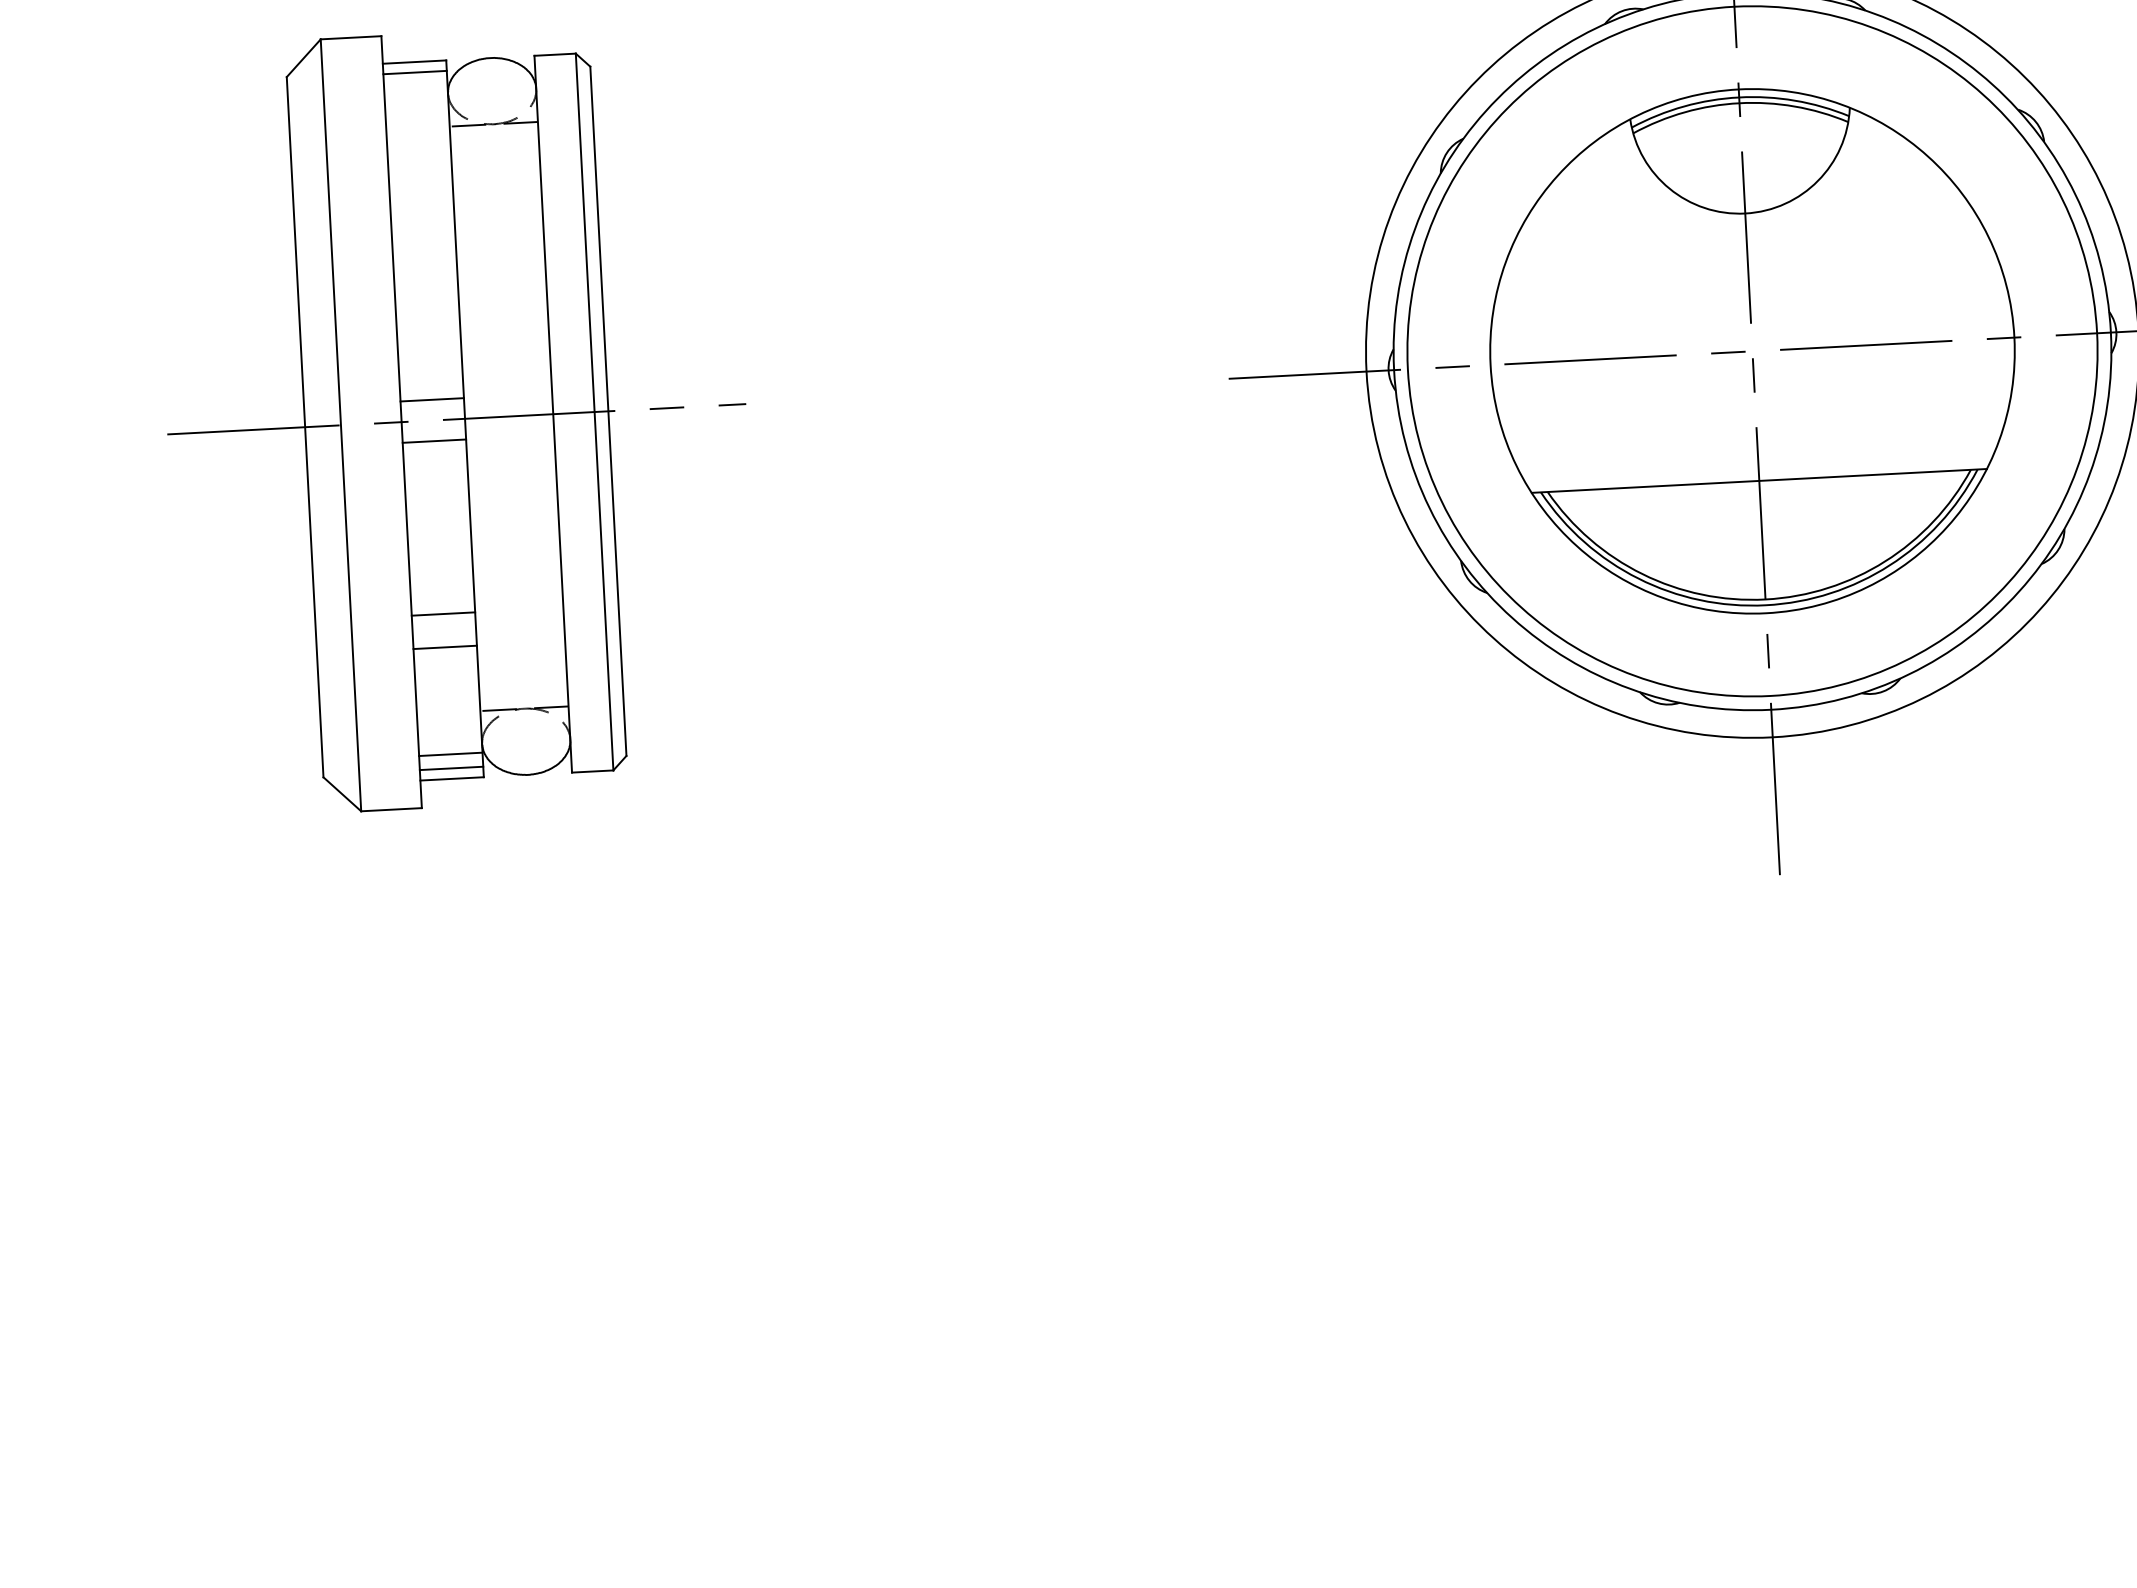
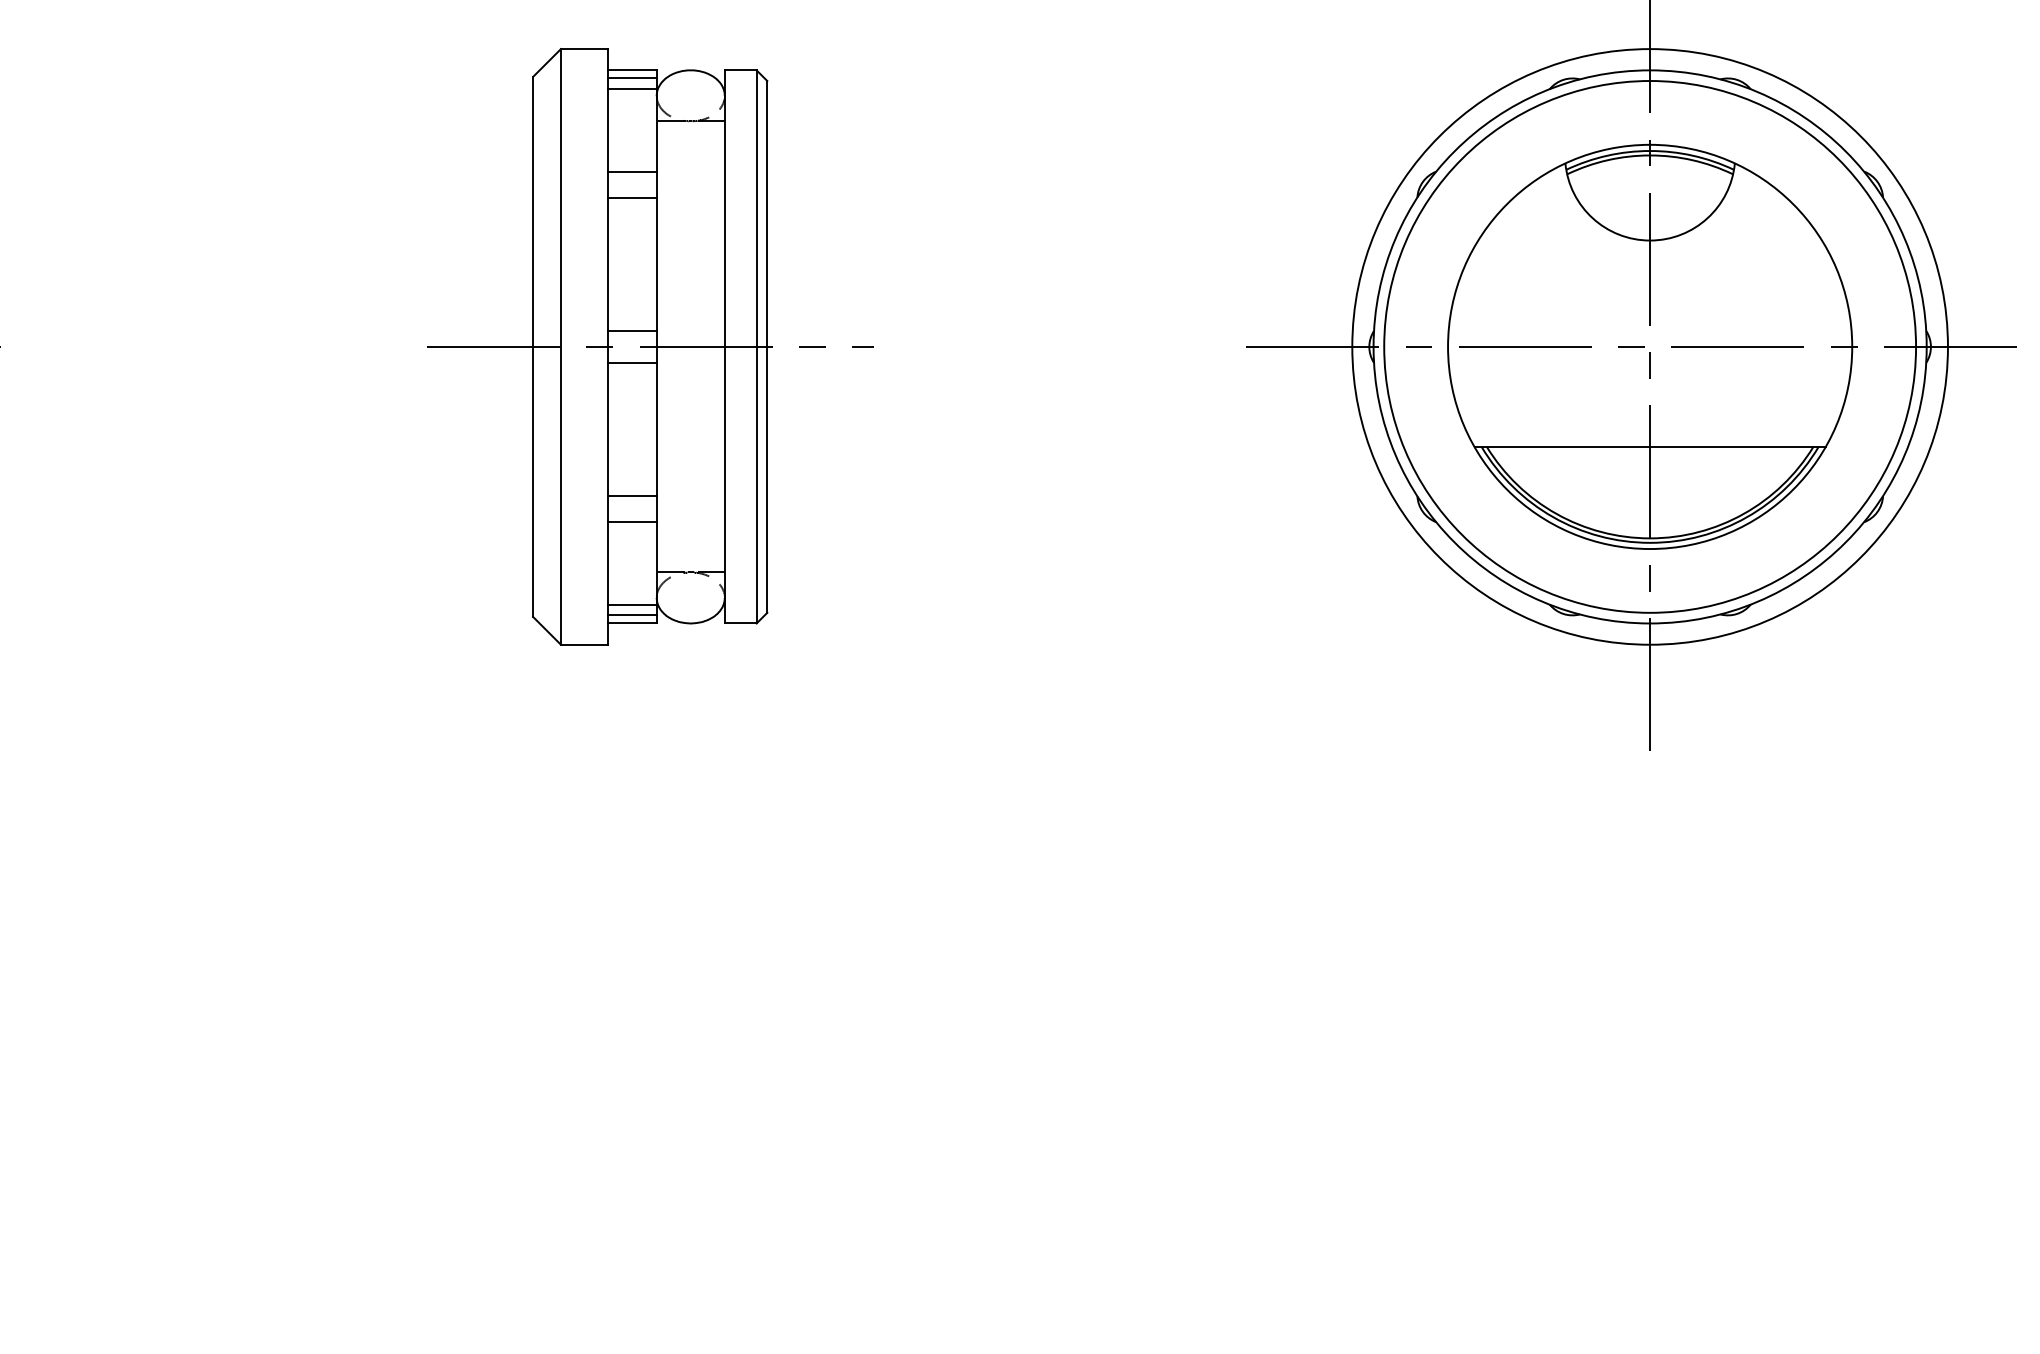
line: (414, 86) -> (631, 89), added
line: (420, 193) -> (631, 171), added
line: (422, 226) -> (631, 197), added

